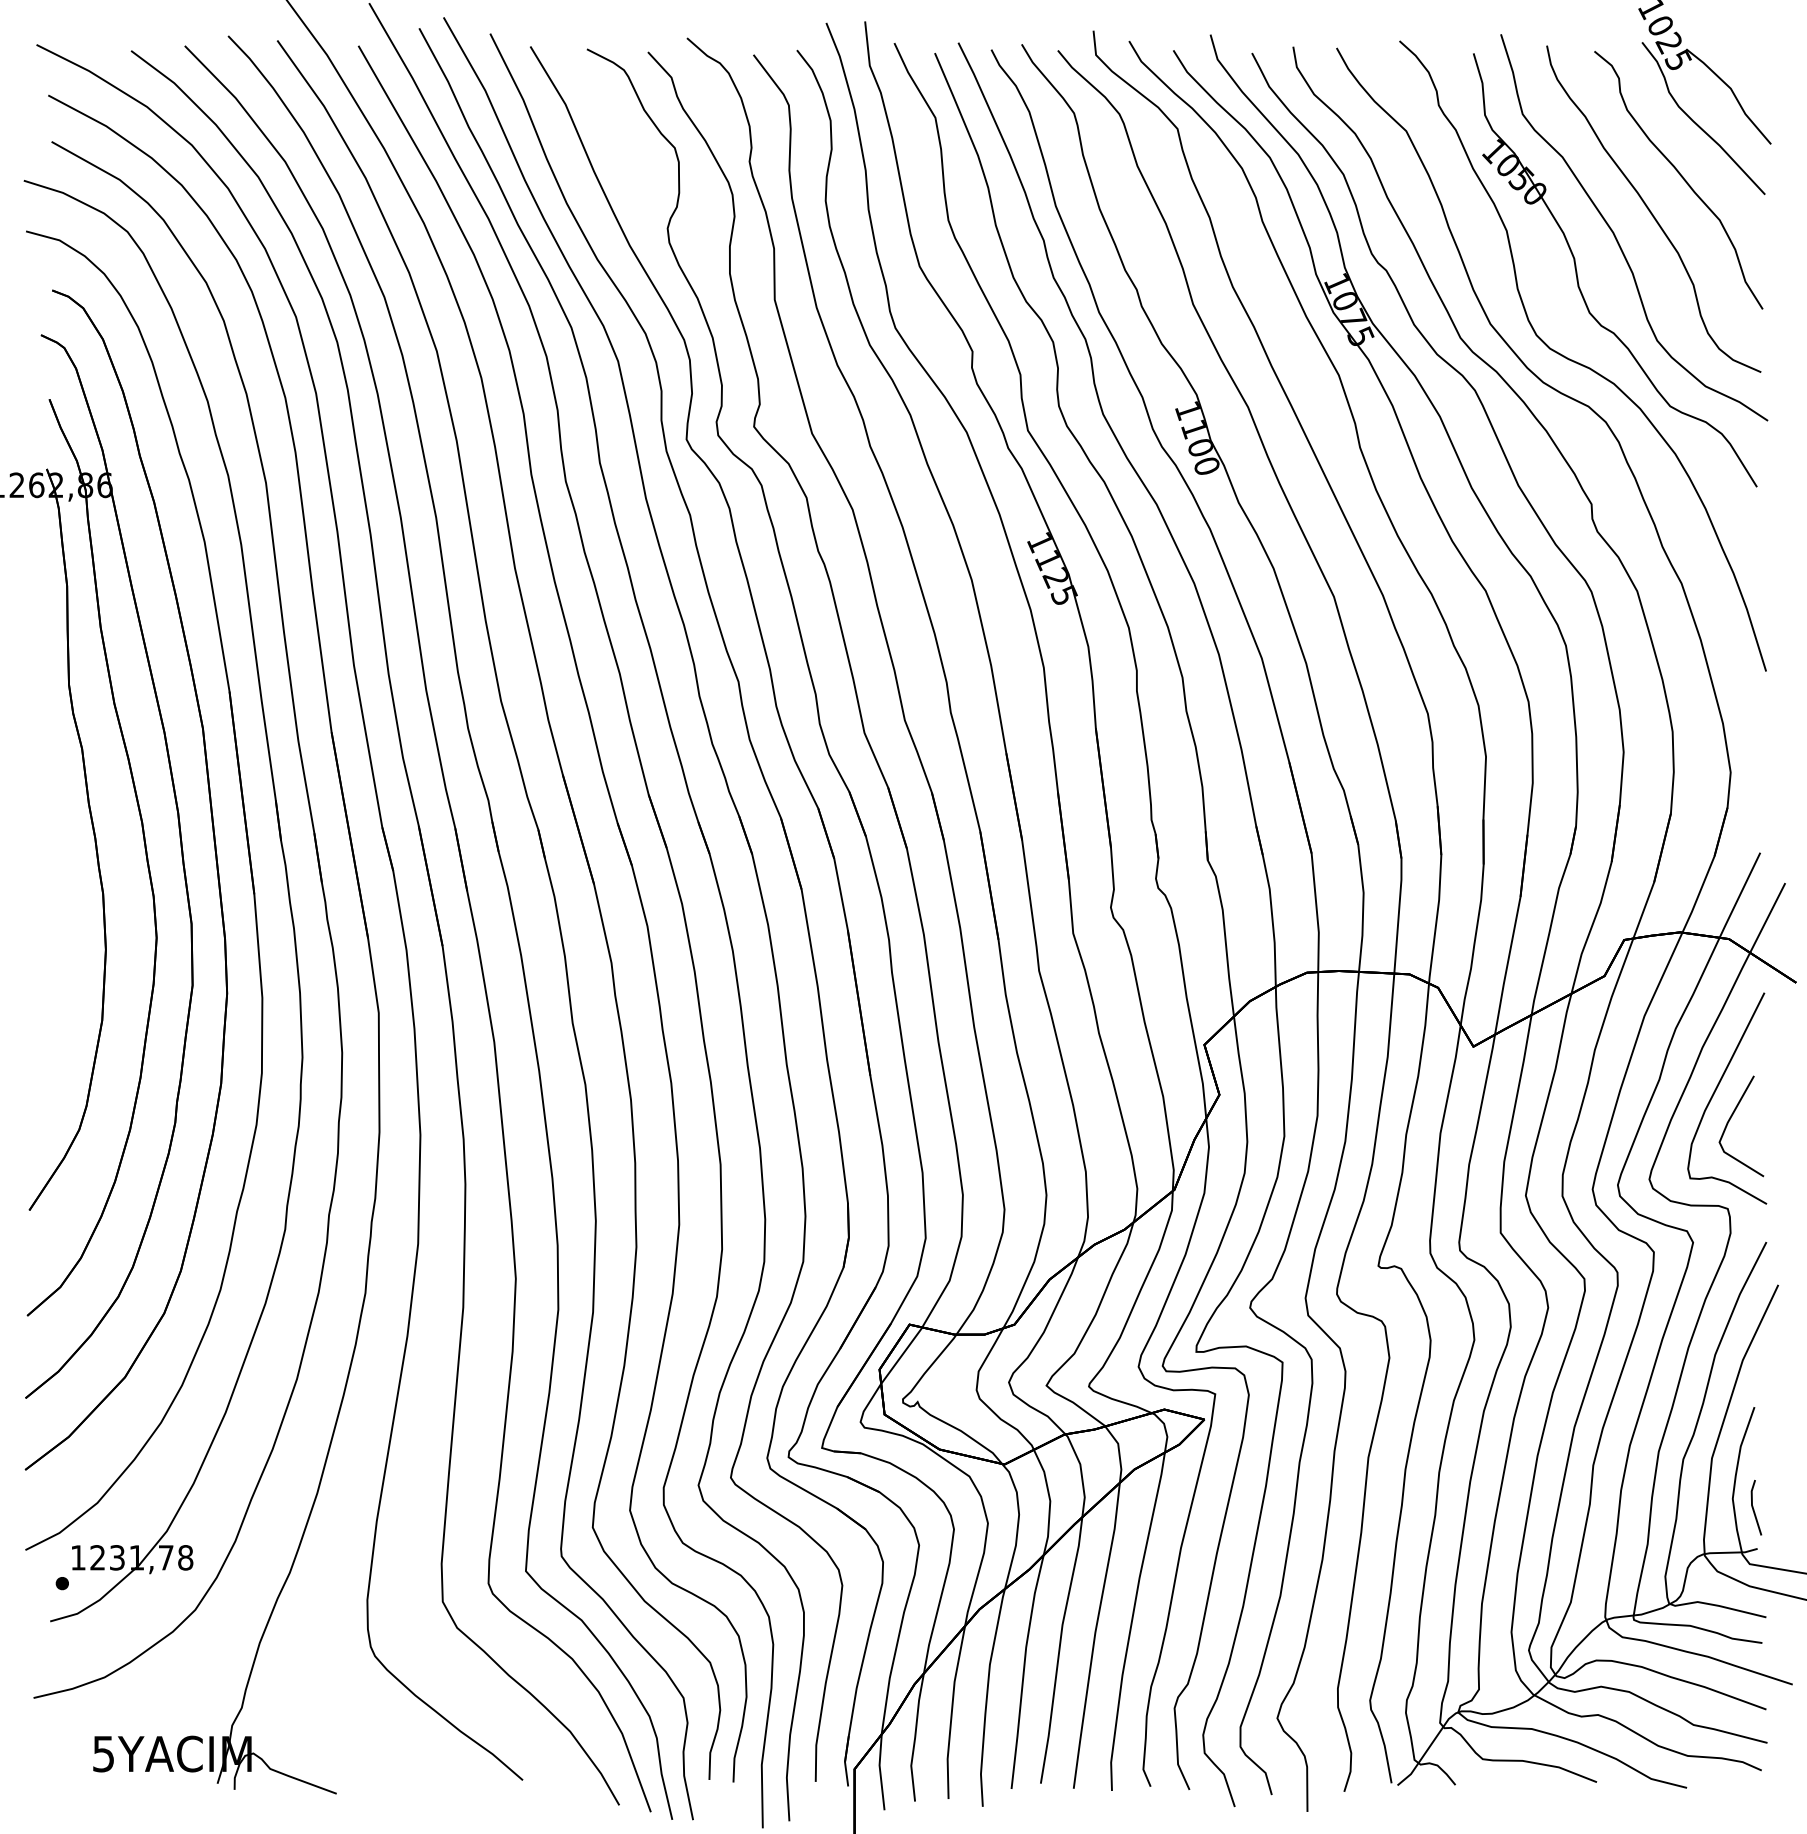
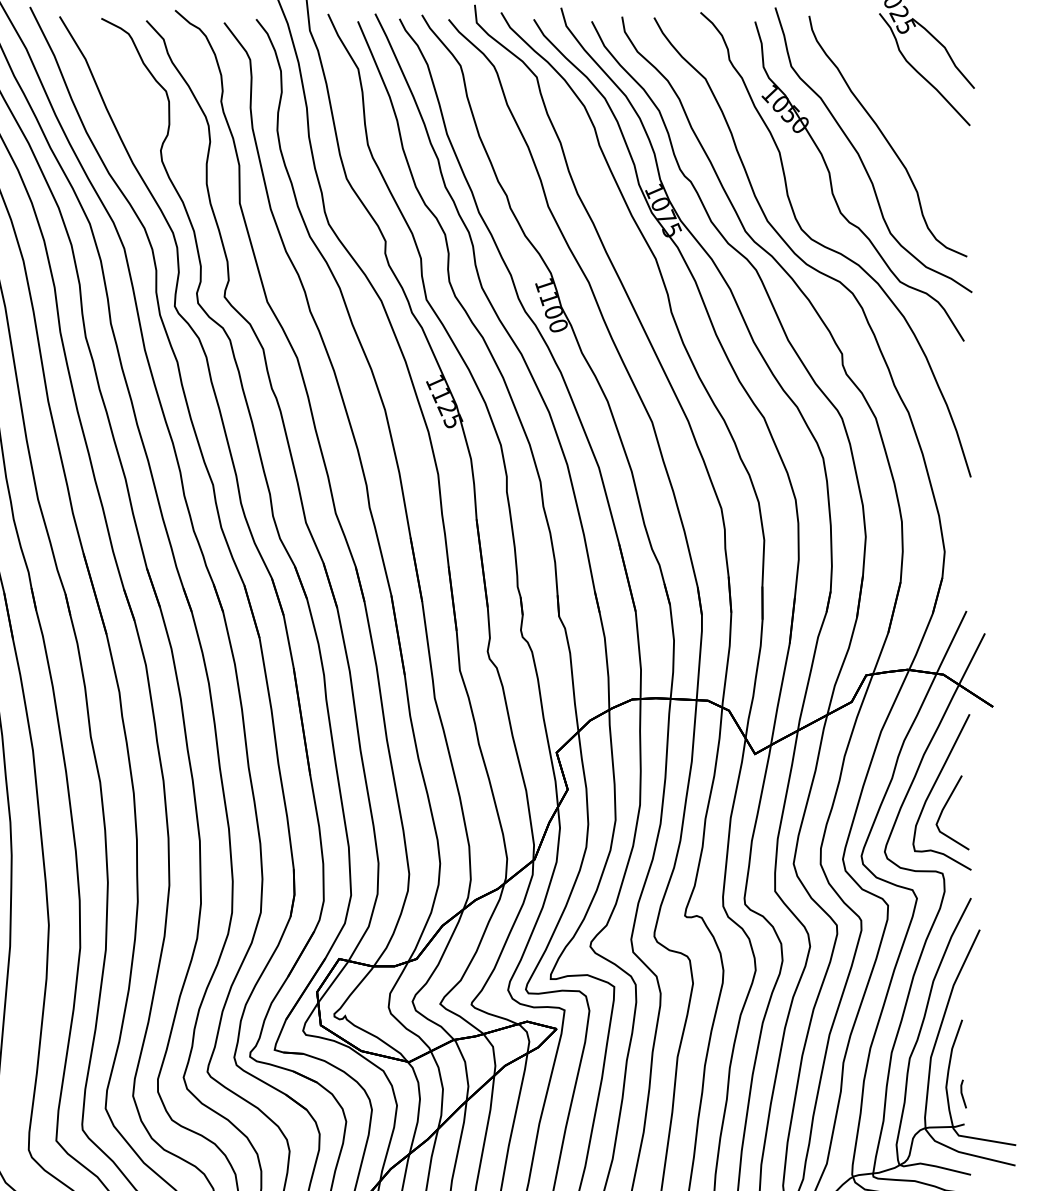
part: (1678, 180) -> (906, 115), removed
part: (1756, 1507) -> (963, 1093), size x0.7

